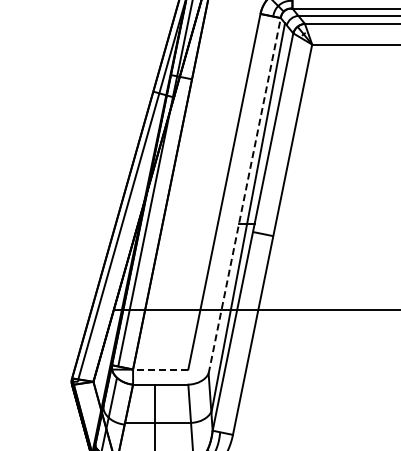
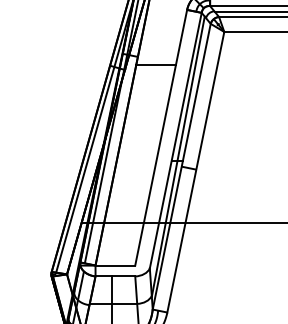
line: (217, 90) -> (156, 64), added
line: (244, 195) -> (175, 140), dashed -> solid
line: (160, 369) -> (115, 265), dashed -> solid

